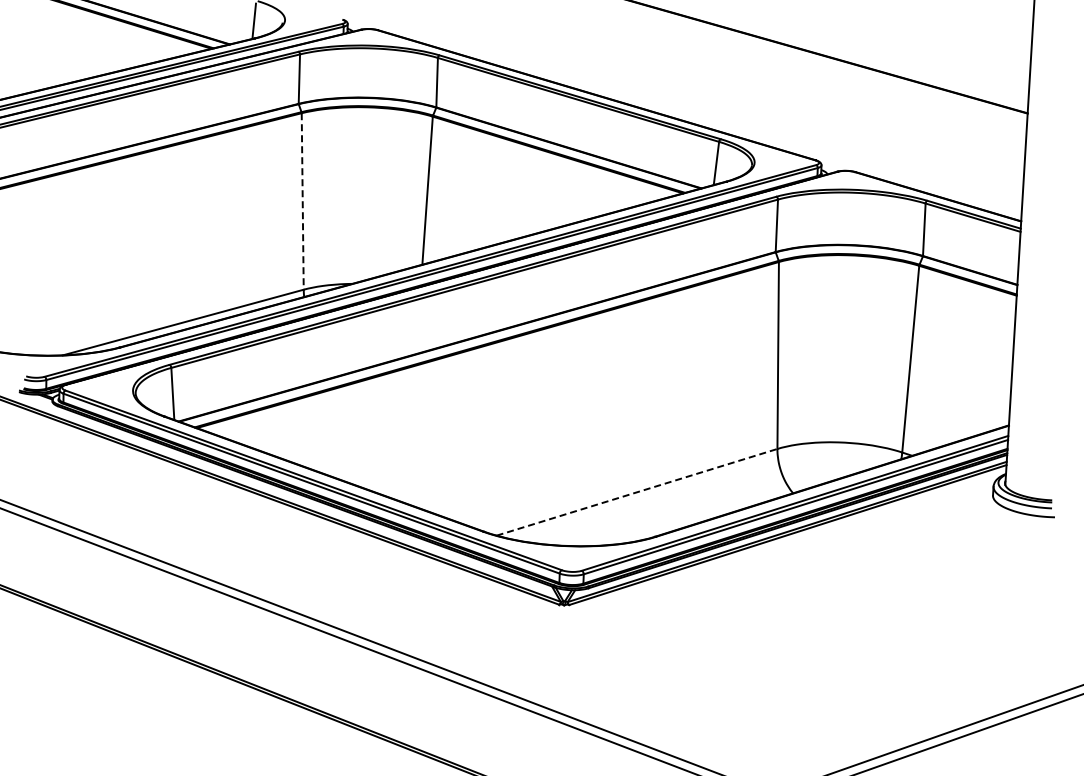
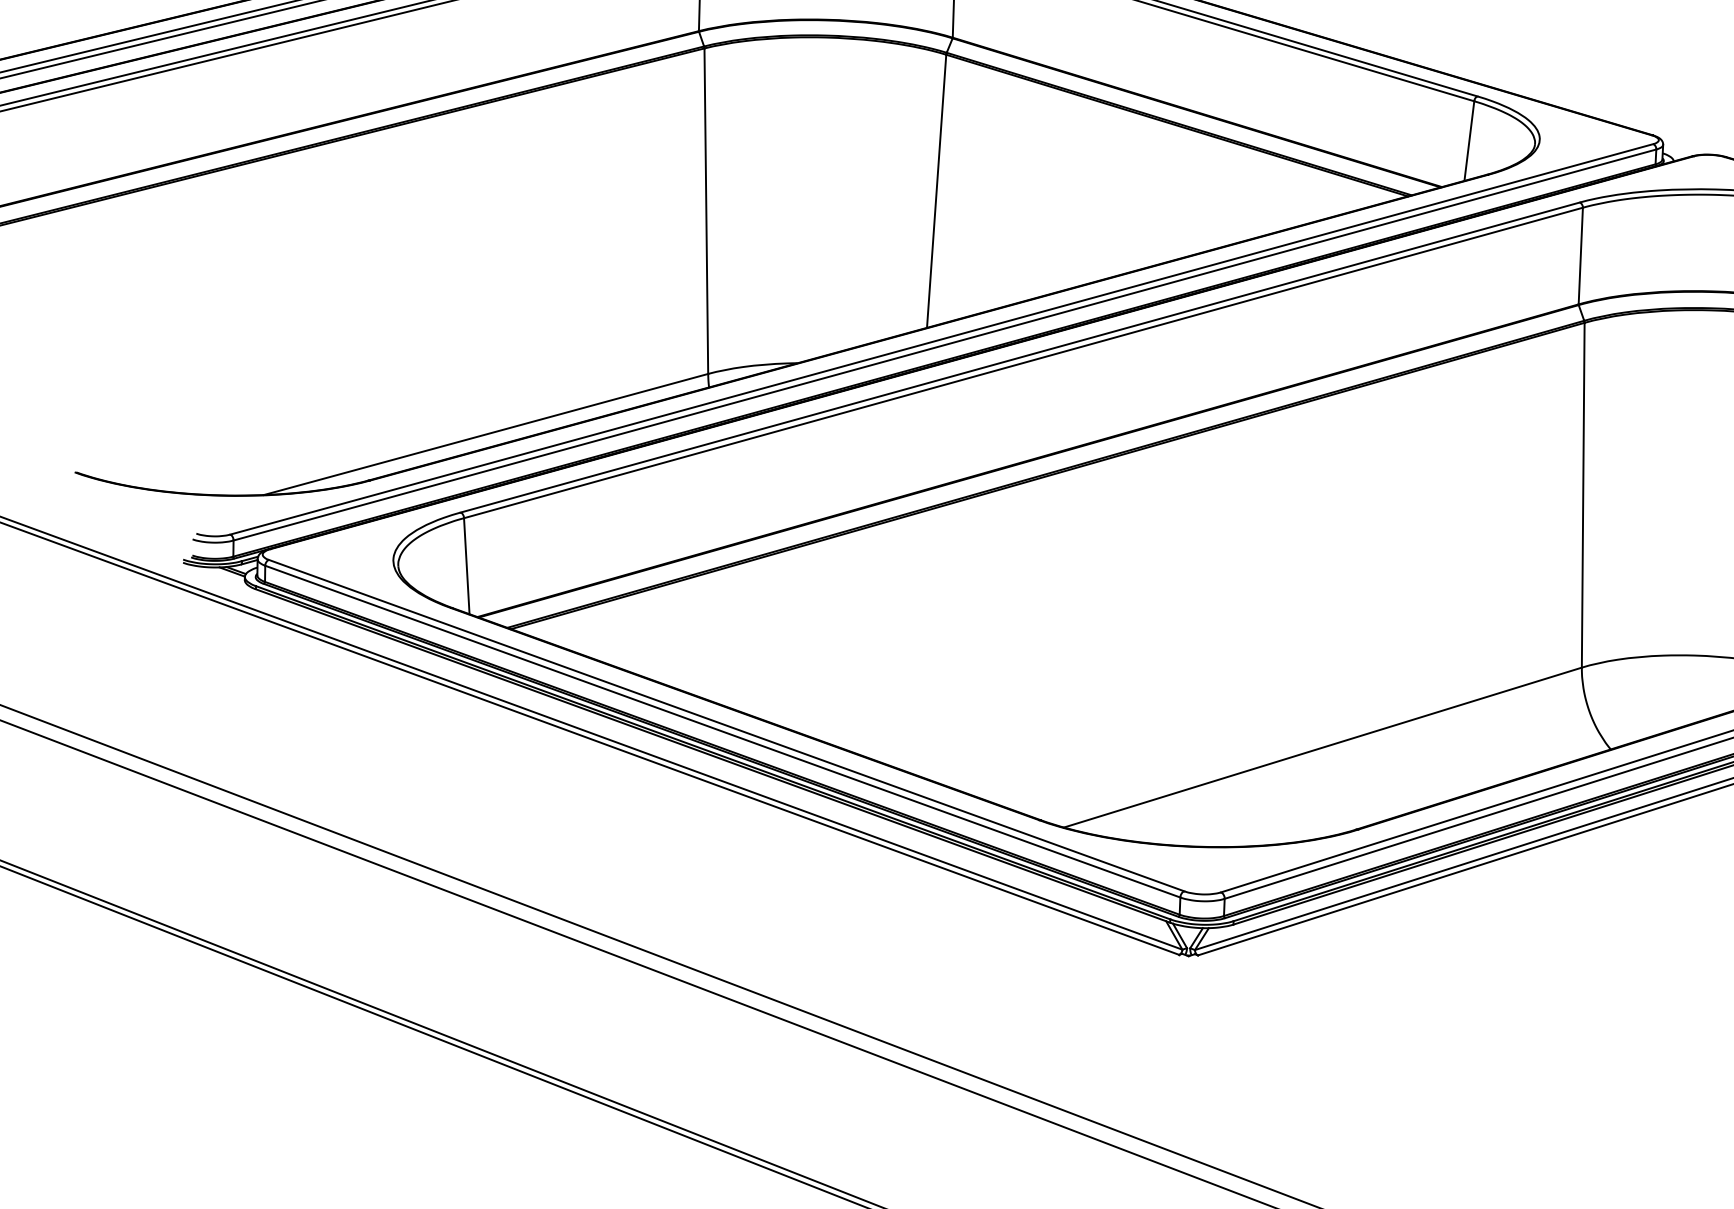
line: (302, 201) -> (705, 211), dashed -> solid
line: (637, 492) -> (1323, 747), dashed -> solid

